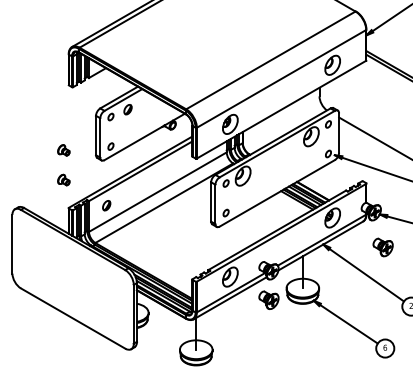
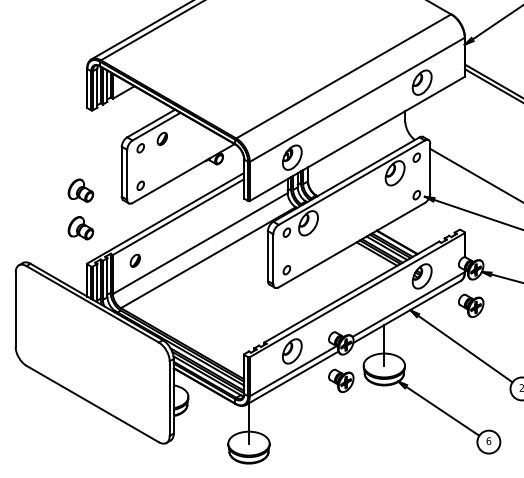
part: (63, 150) -> (80, 190), size x1.67
part: (63, 180) -> (80, 228), size x1.67
part: (383, 247) -> (471, 305), moved

